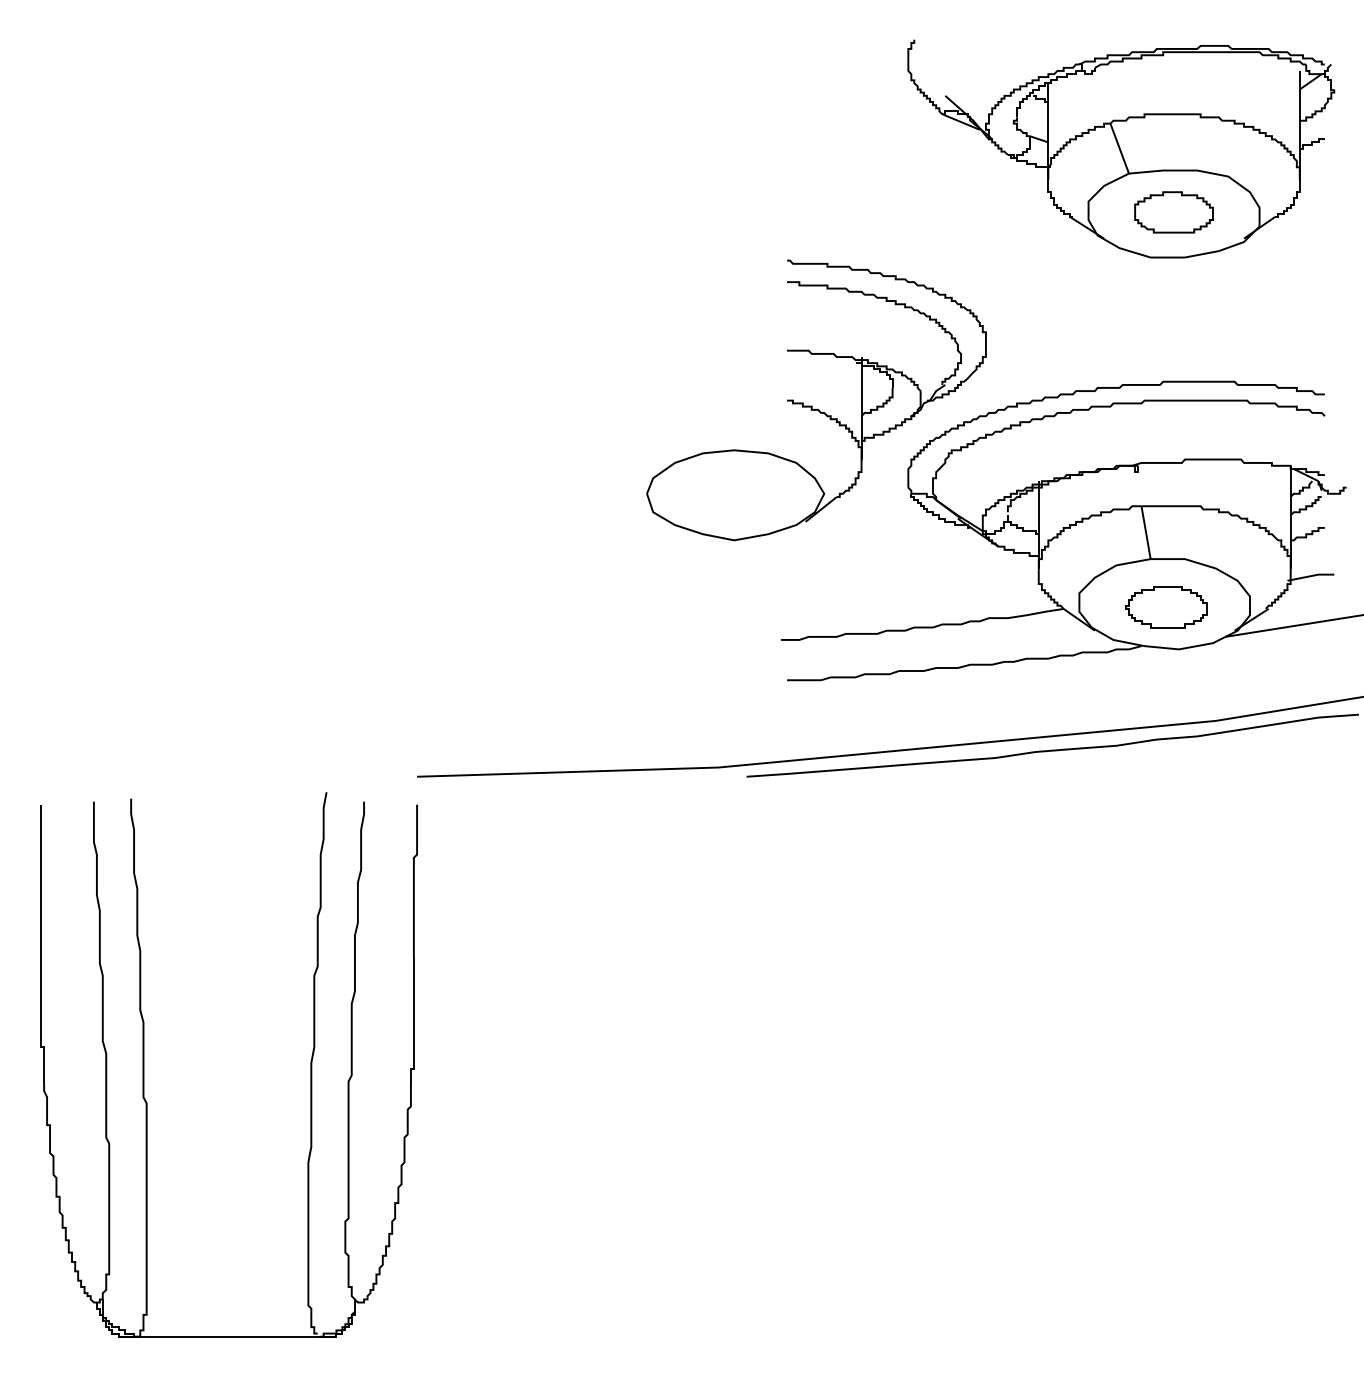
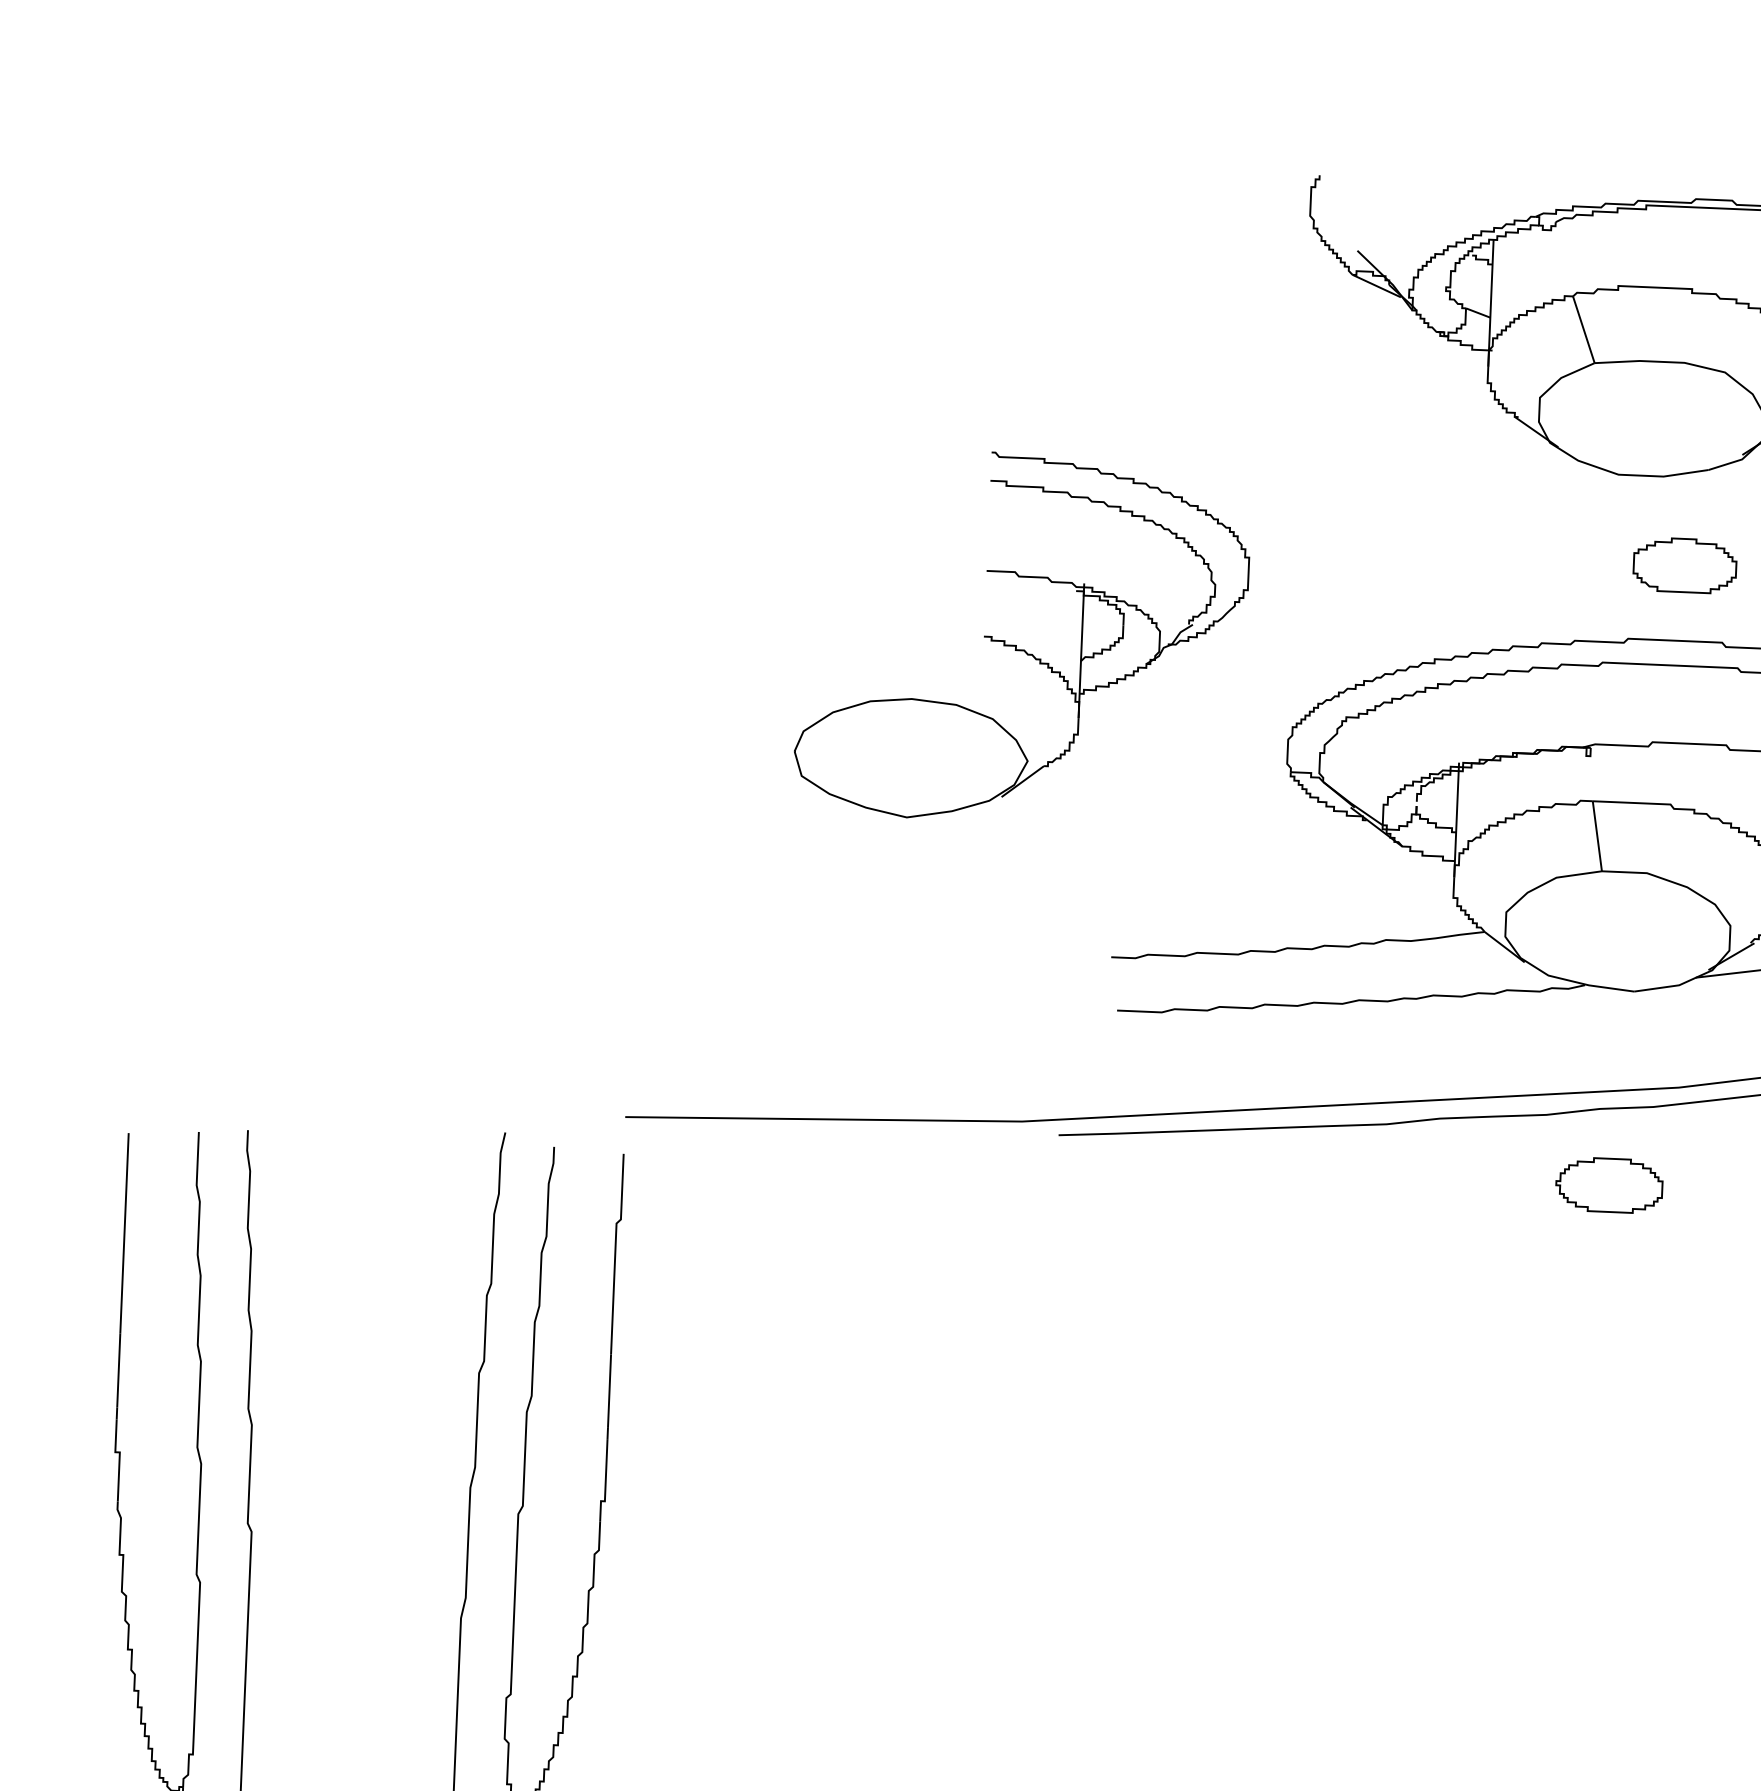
part: (1173, 212) -> (1684, 565), moved
part: (812, 405) -> (1017, 644), moved
part: (1166, 607) -> (1609, 1185), moved

